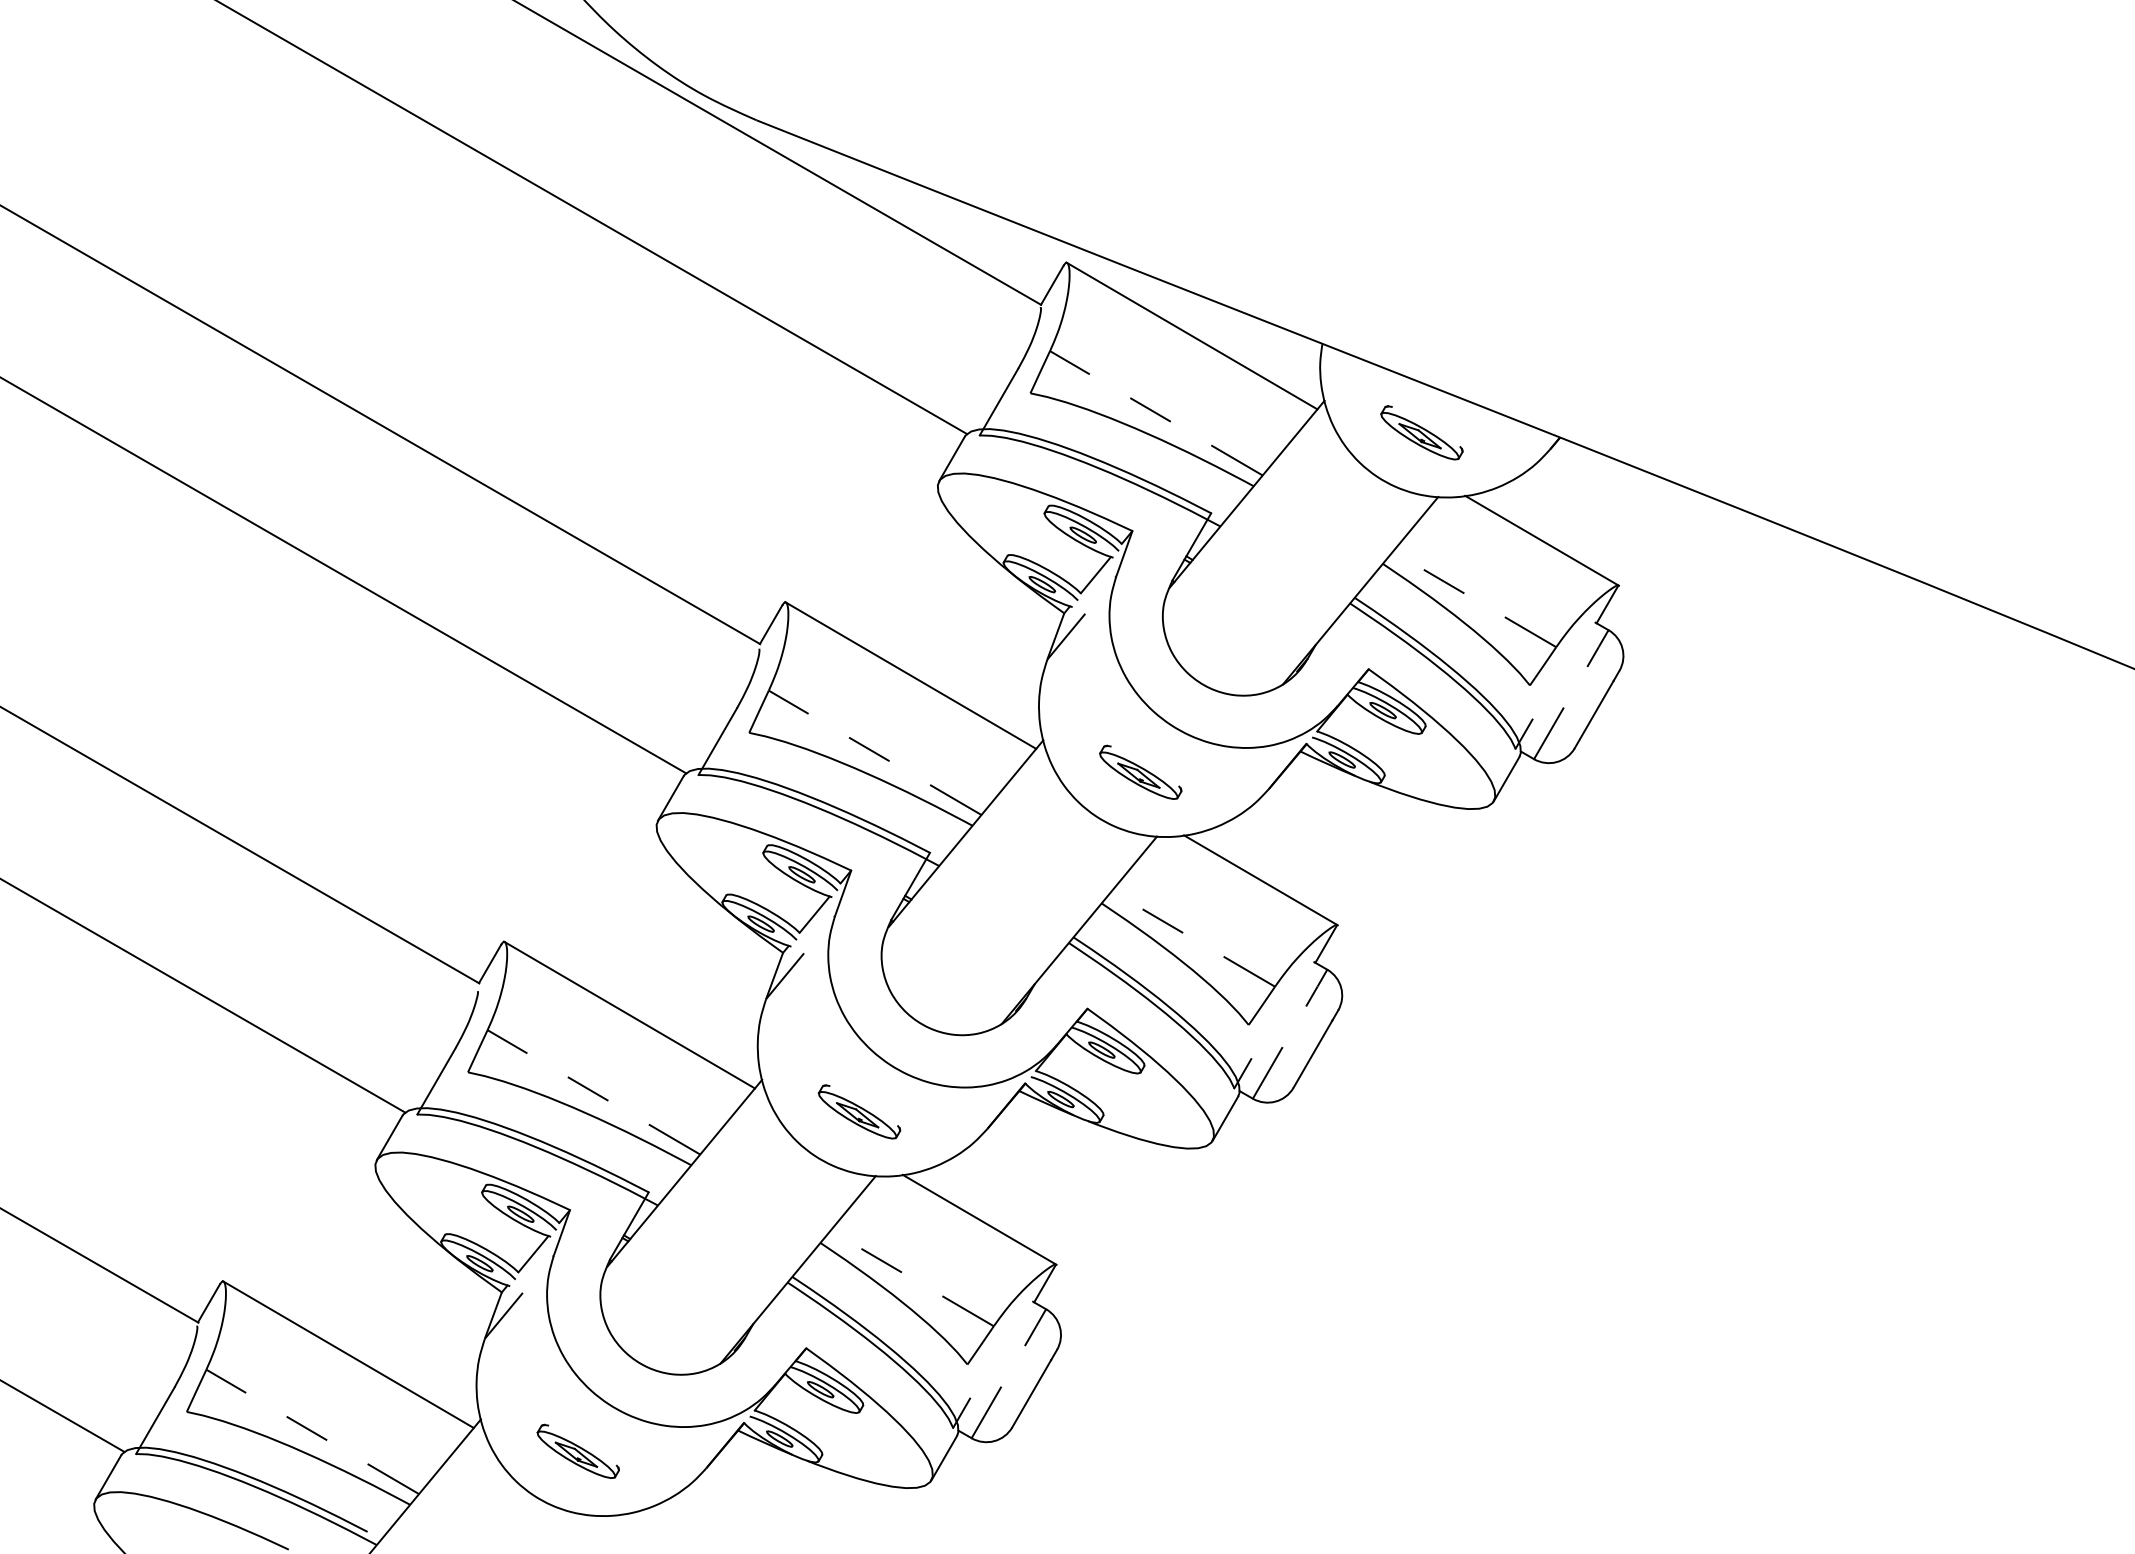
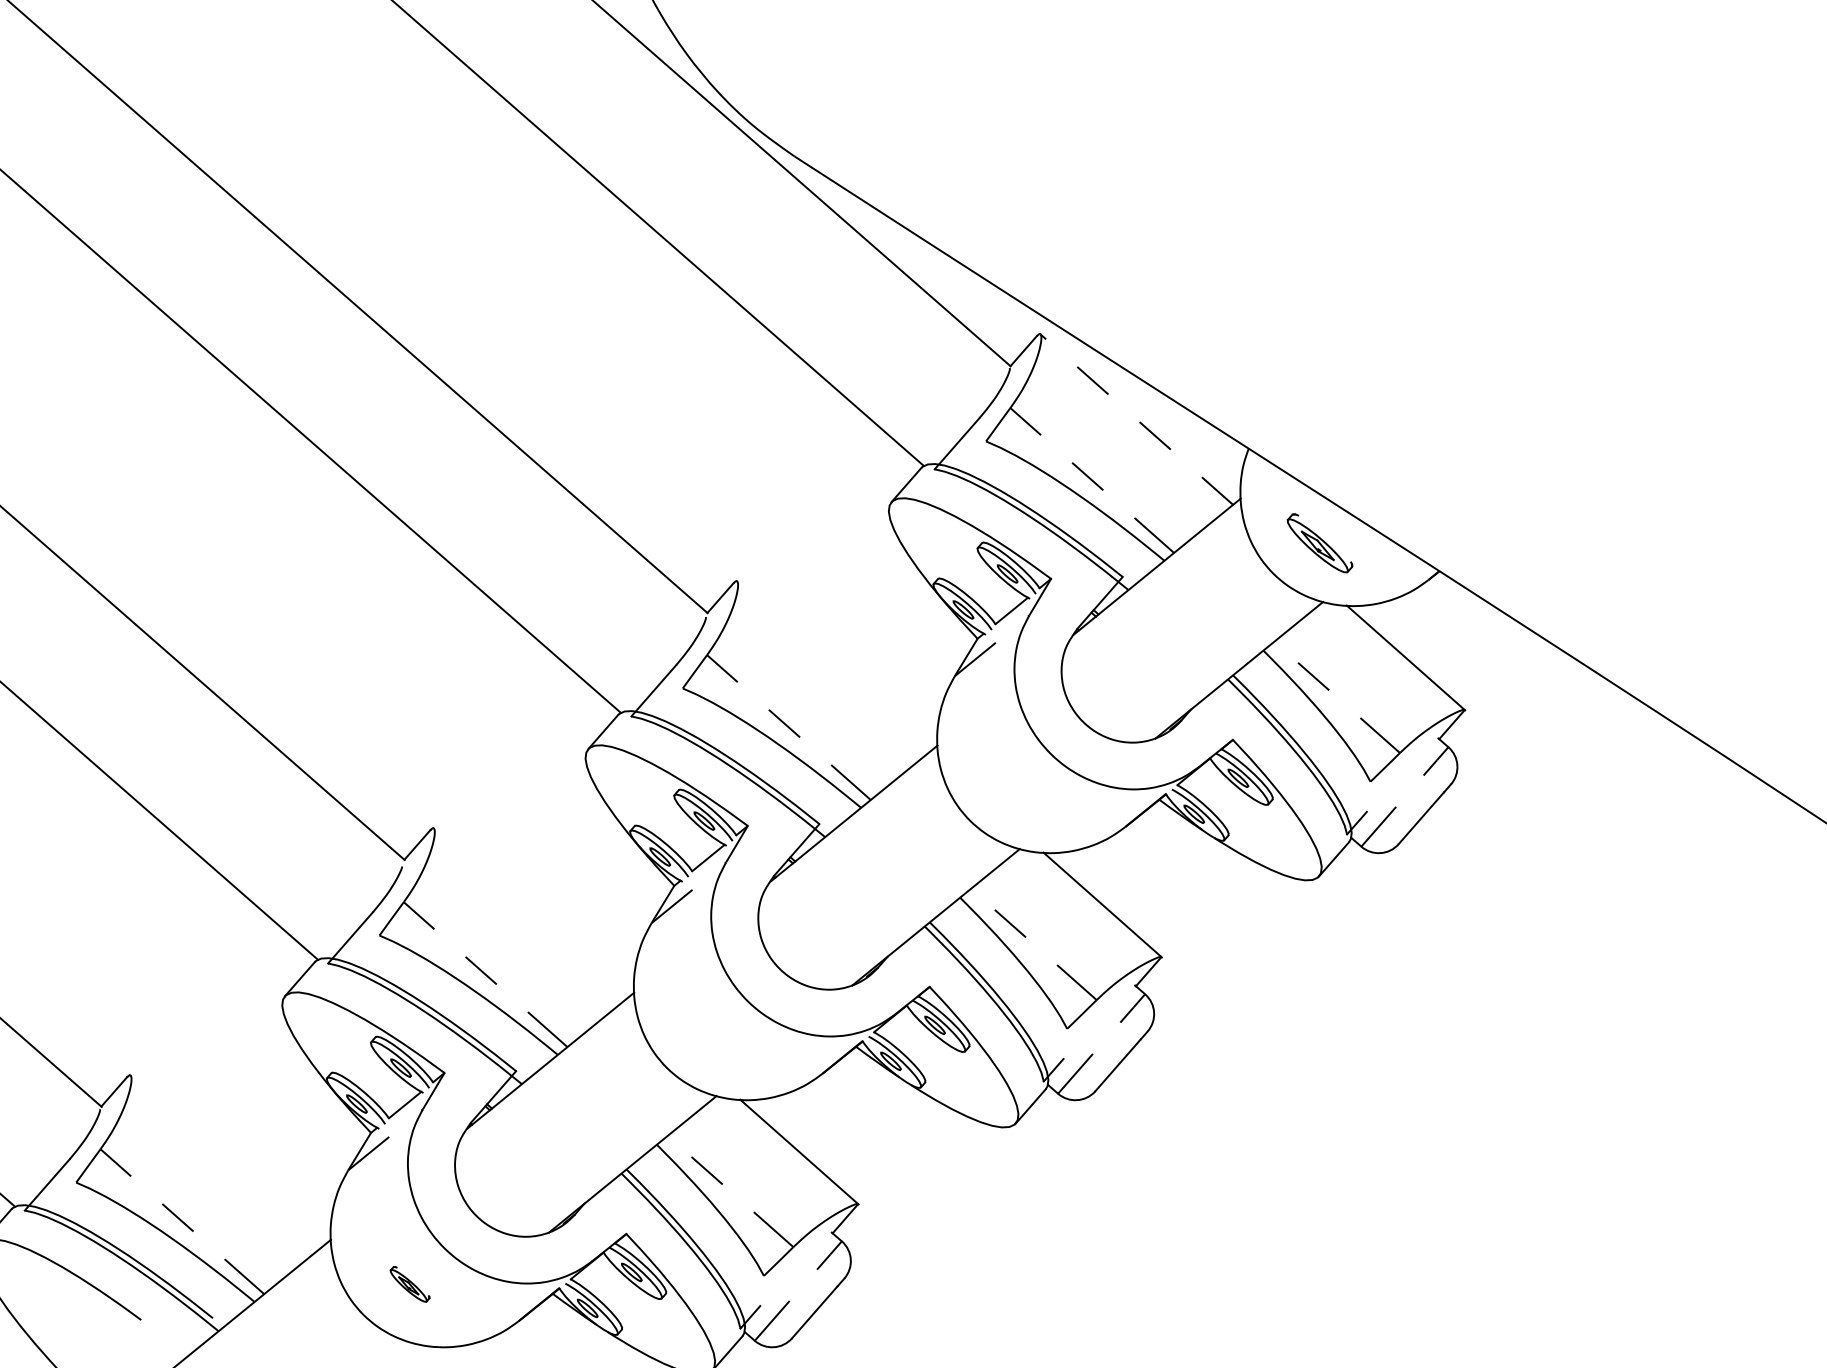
line: (1191, 335) -> (1136, 418), solid -> dashed
line: (910, 675) -> (833, 666), removed
part: (1140, 771) -> (1016, 789), removed
line: (629, 1014) -> (530, 912), removed
part: (859, 1111) -> (713, 1037), removed
line: (347, 1354) -> (225, 1160), removed
part: (577, 1450) -> (409, 1283), size x0.6

